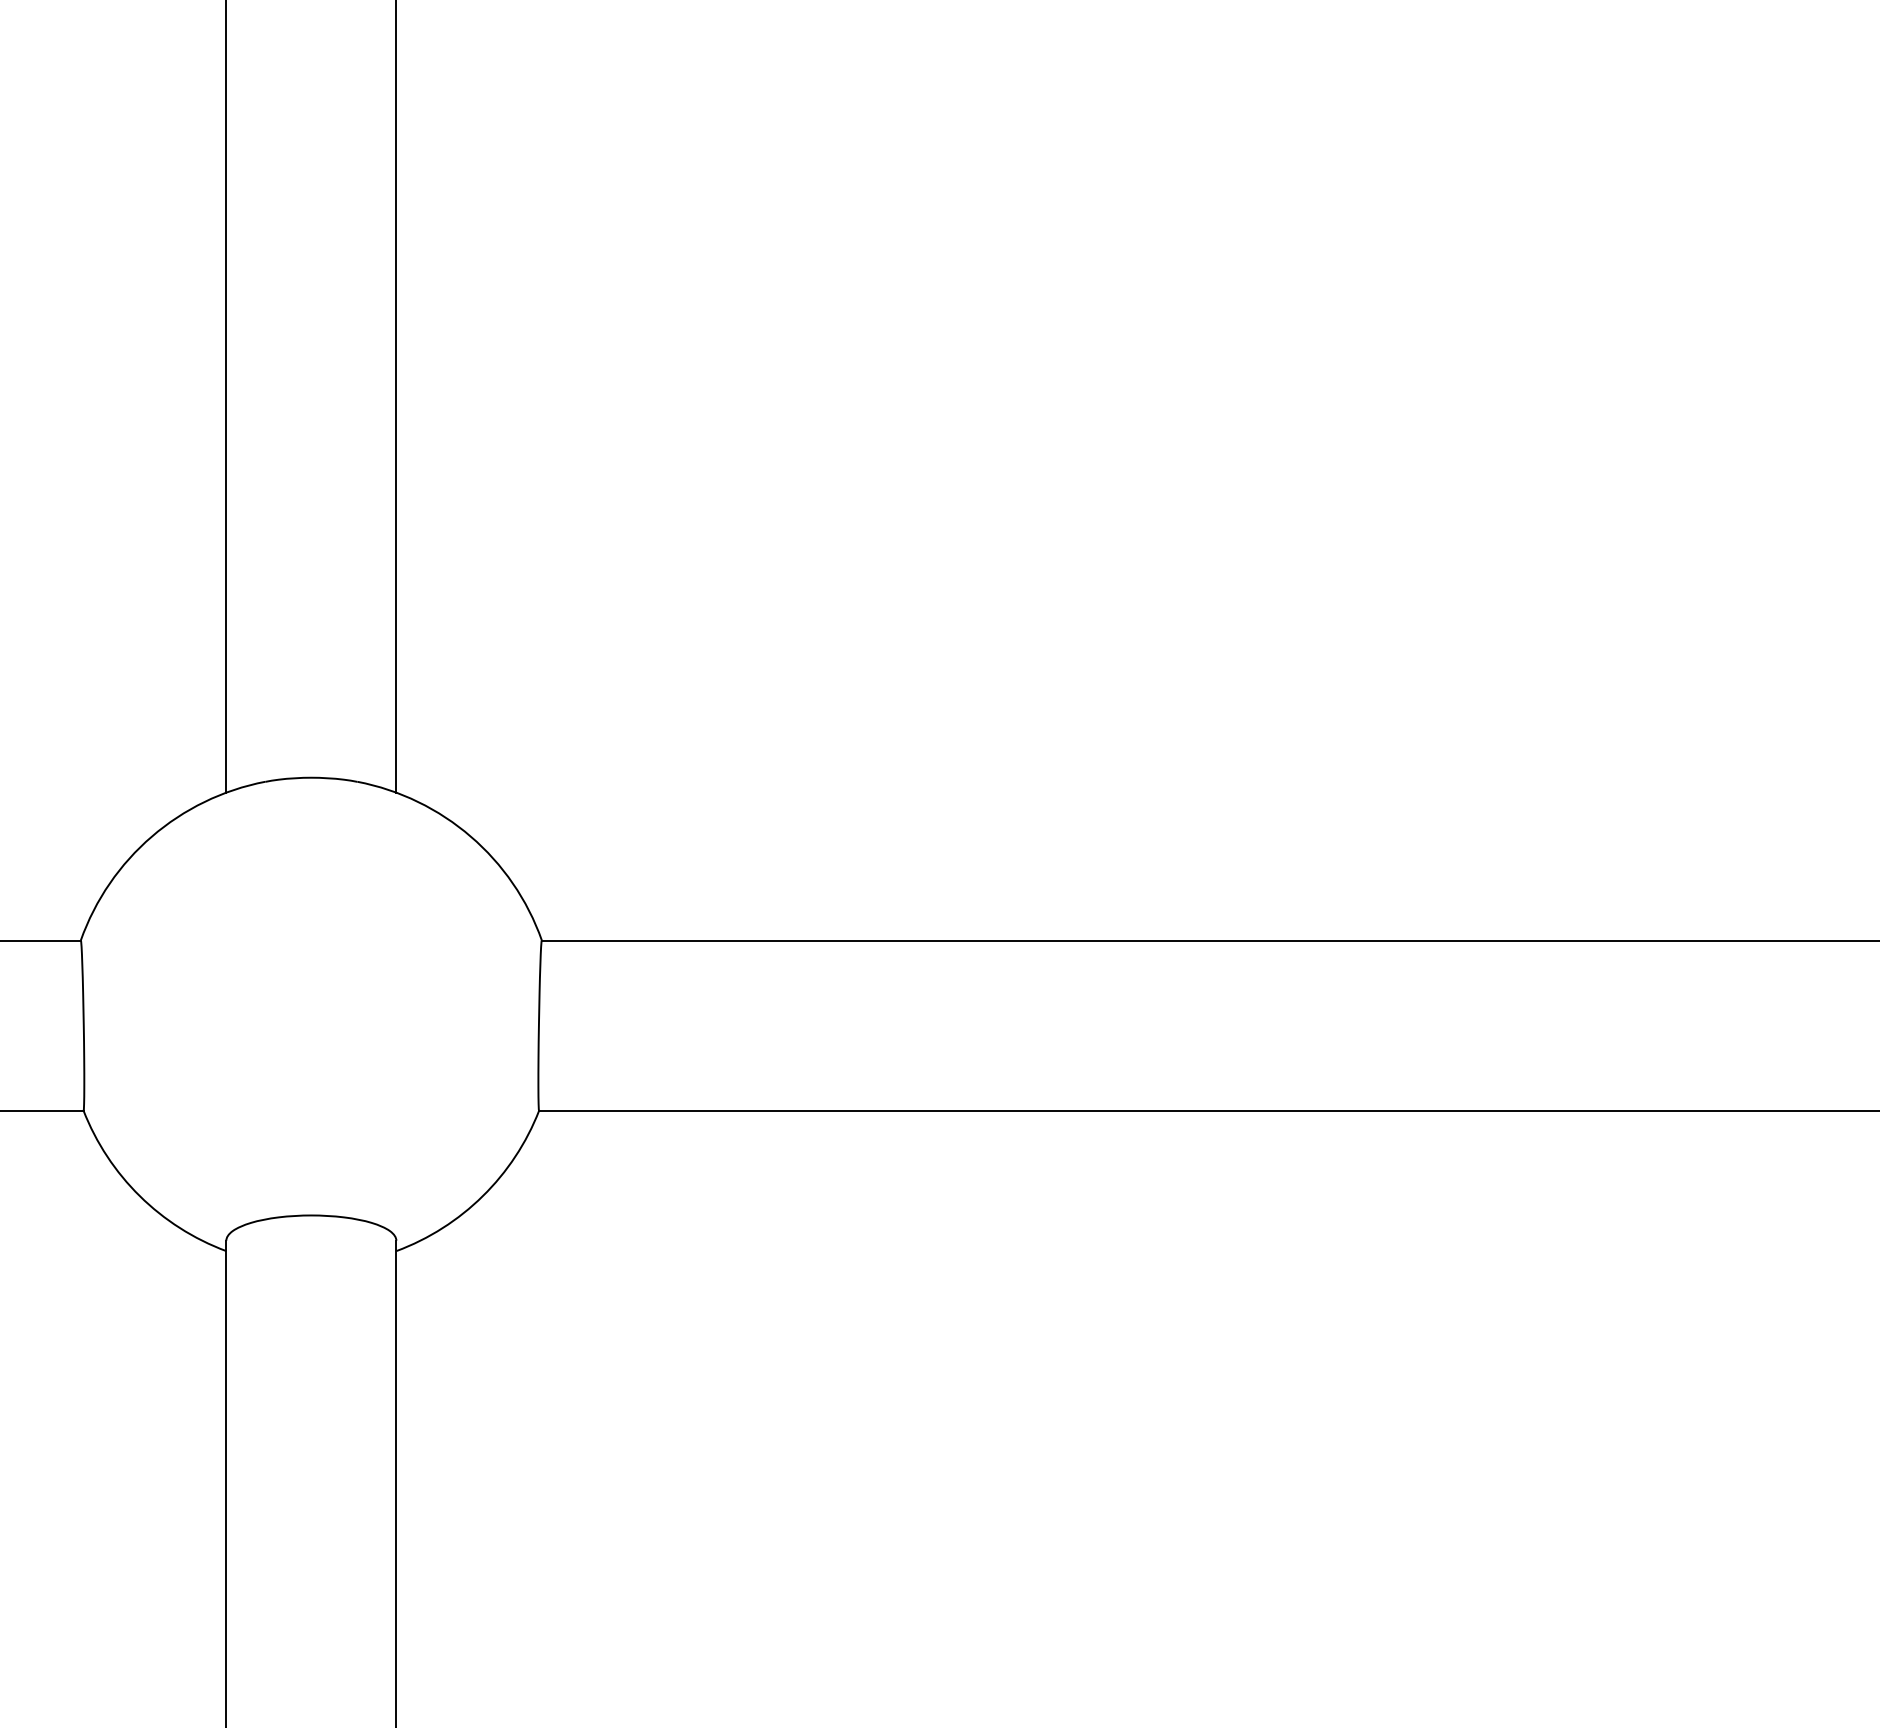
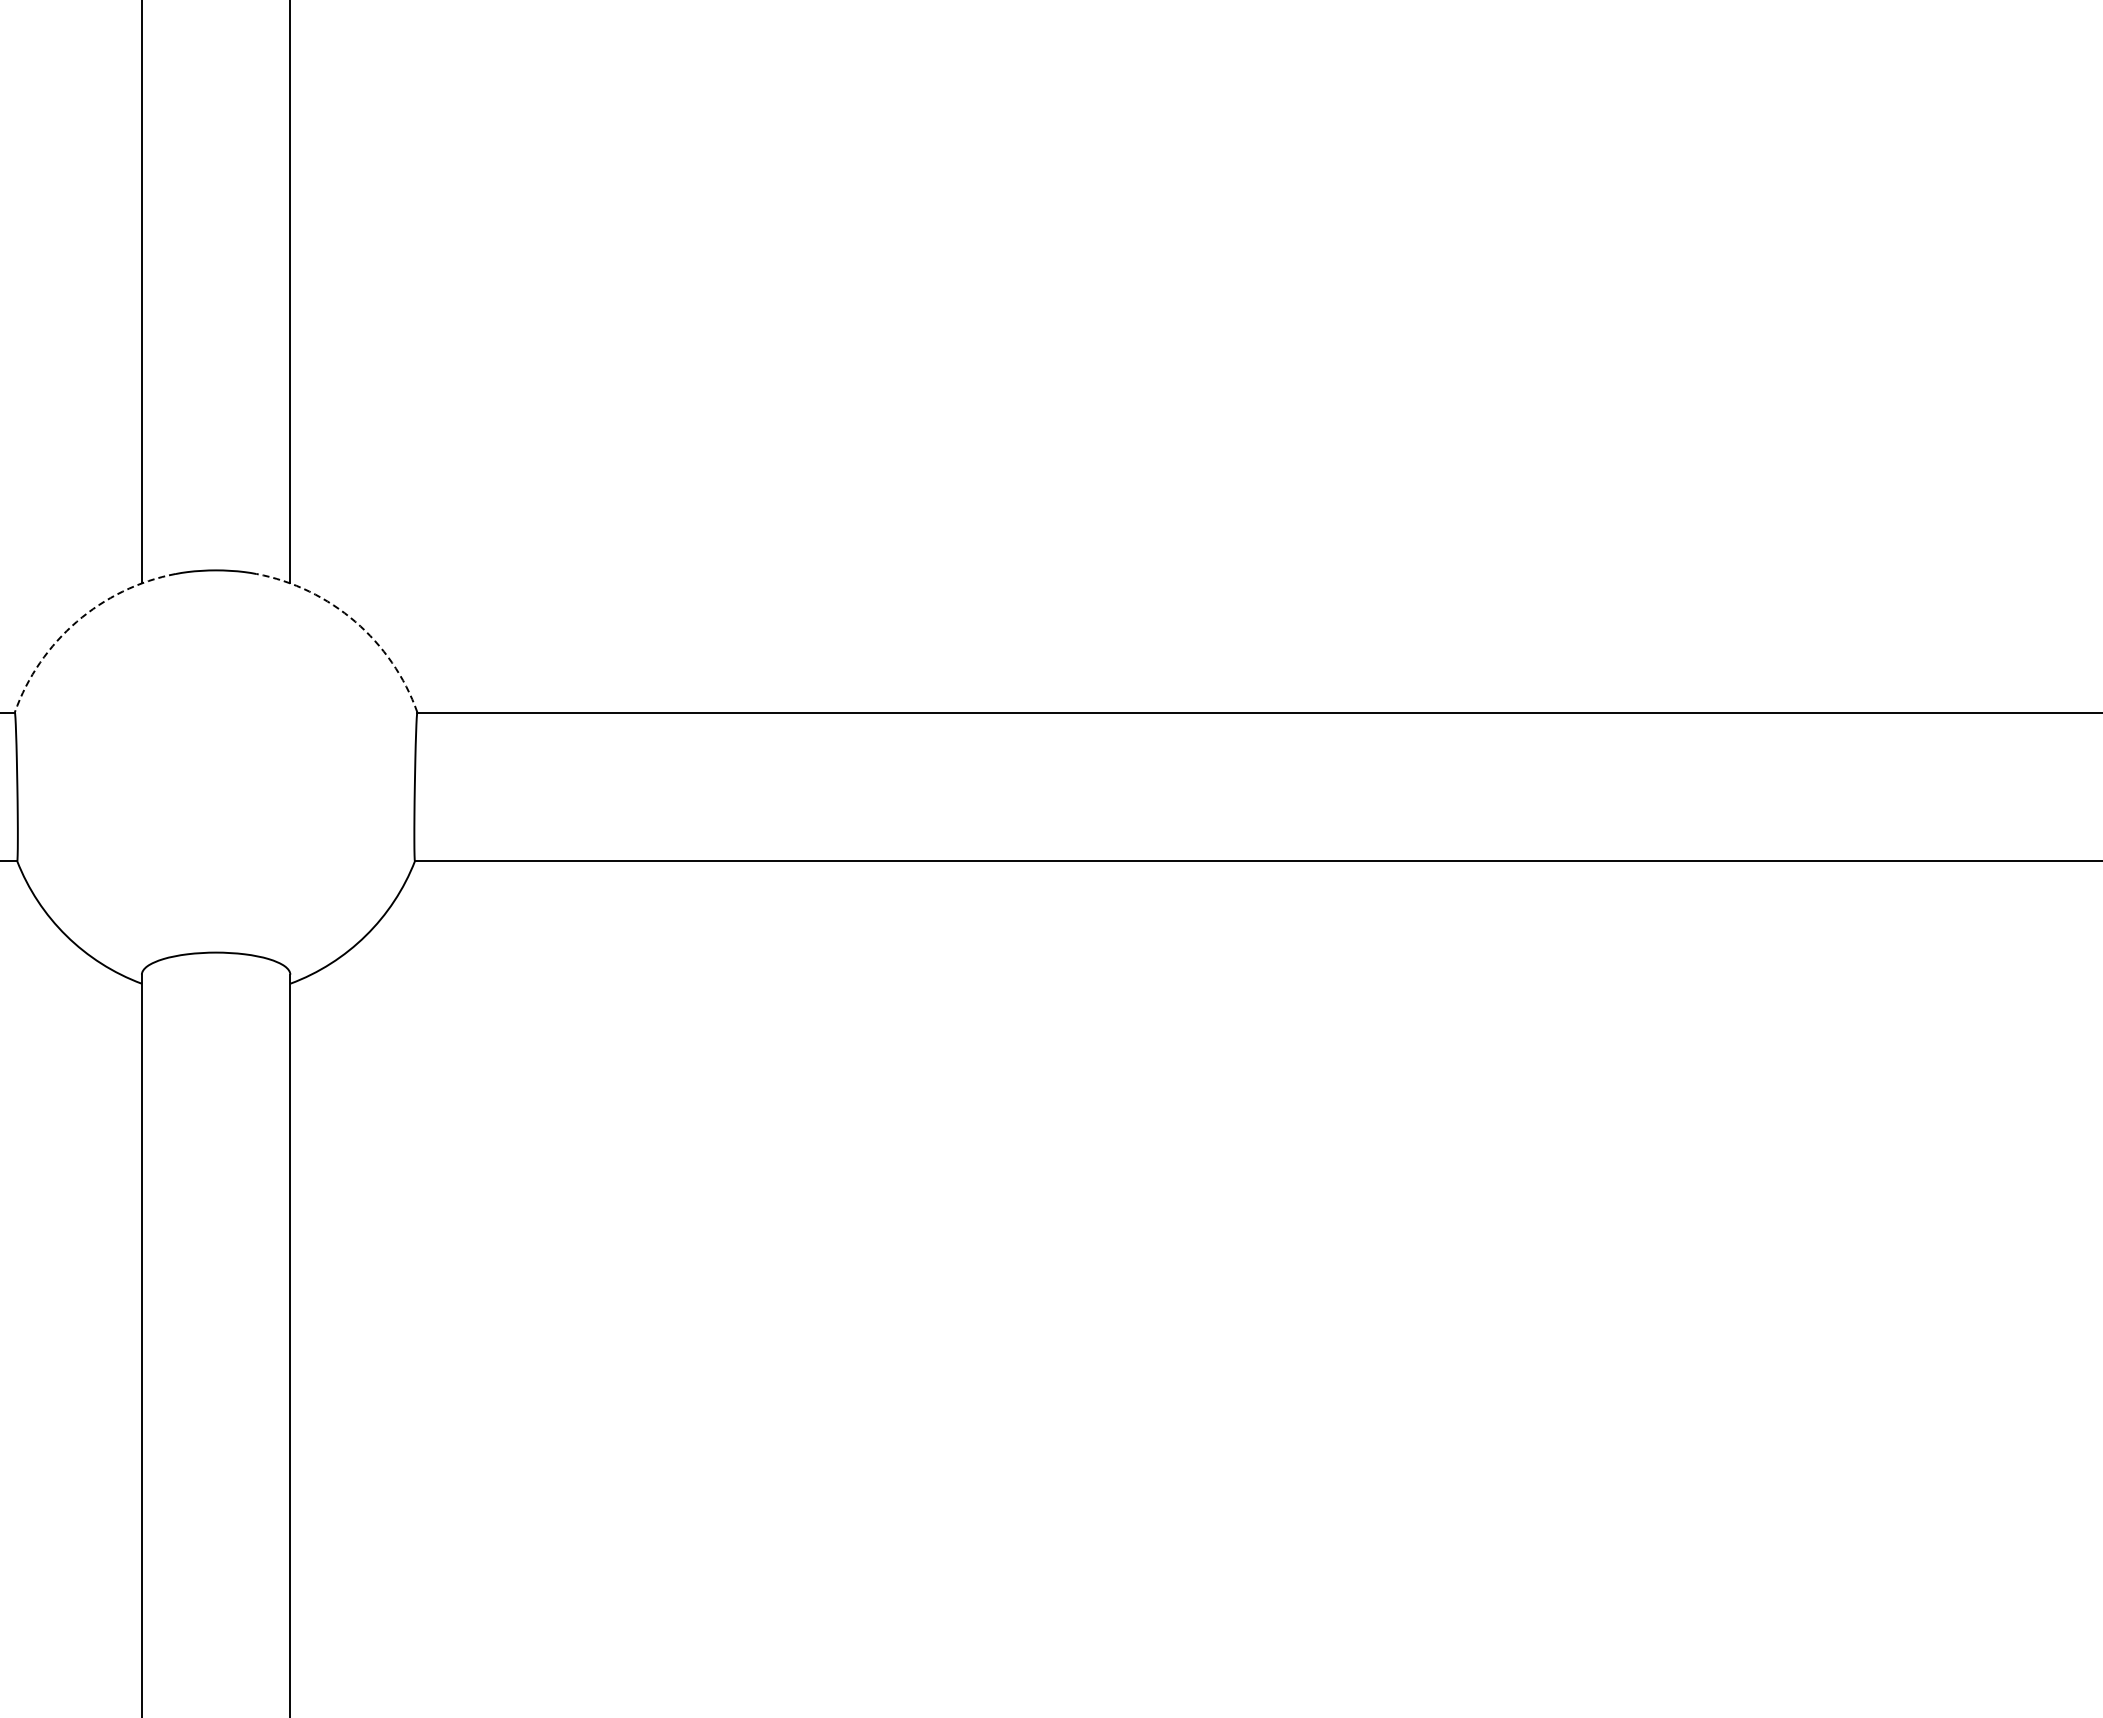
arc: (151, 836) -> (76, 621), solid -> dashed
arc: (470, 836) -> (355, 621), solid -> dashed

